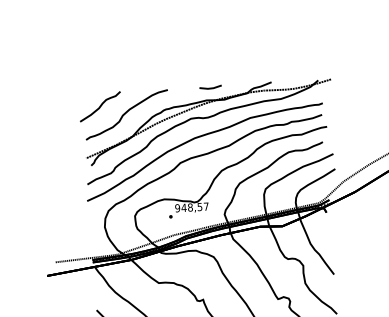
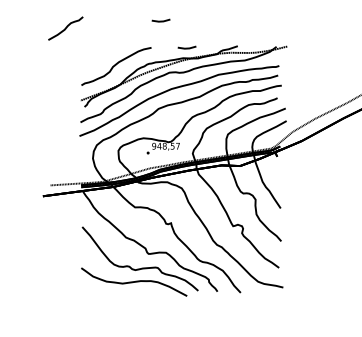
line: (176, 56) -> (160, 20), added
curve: (99, 106) -> (65, 28), moved

